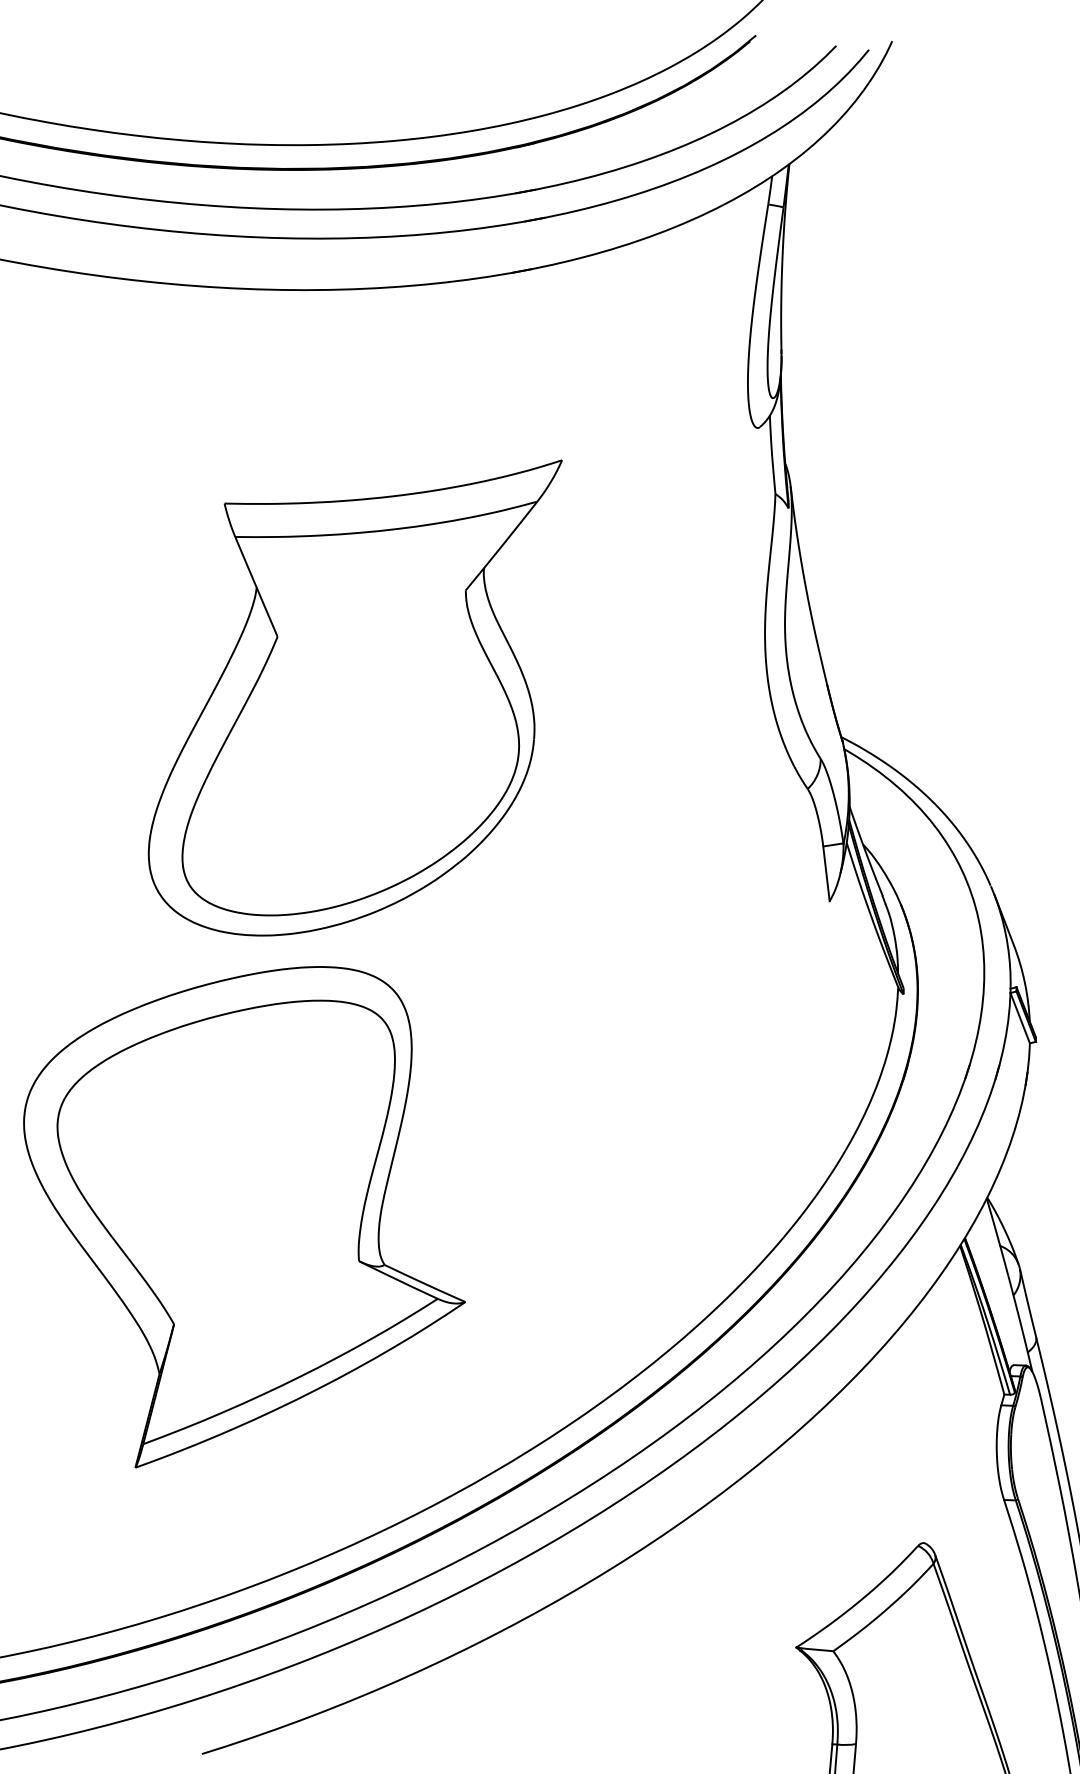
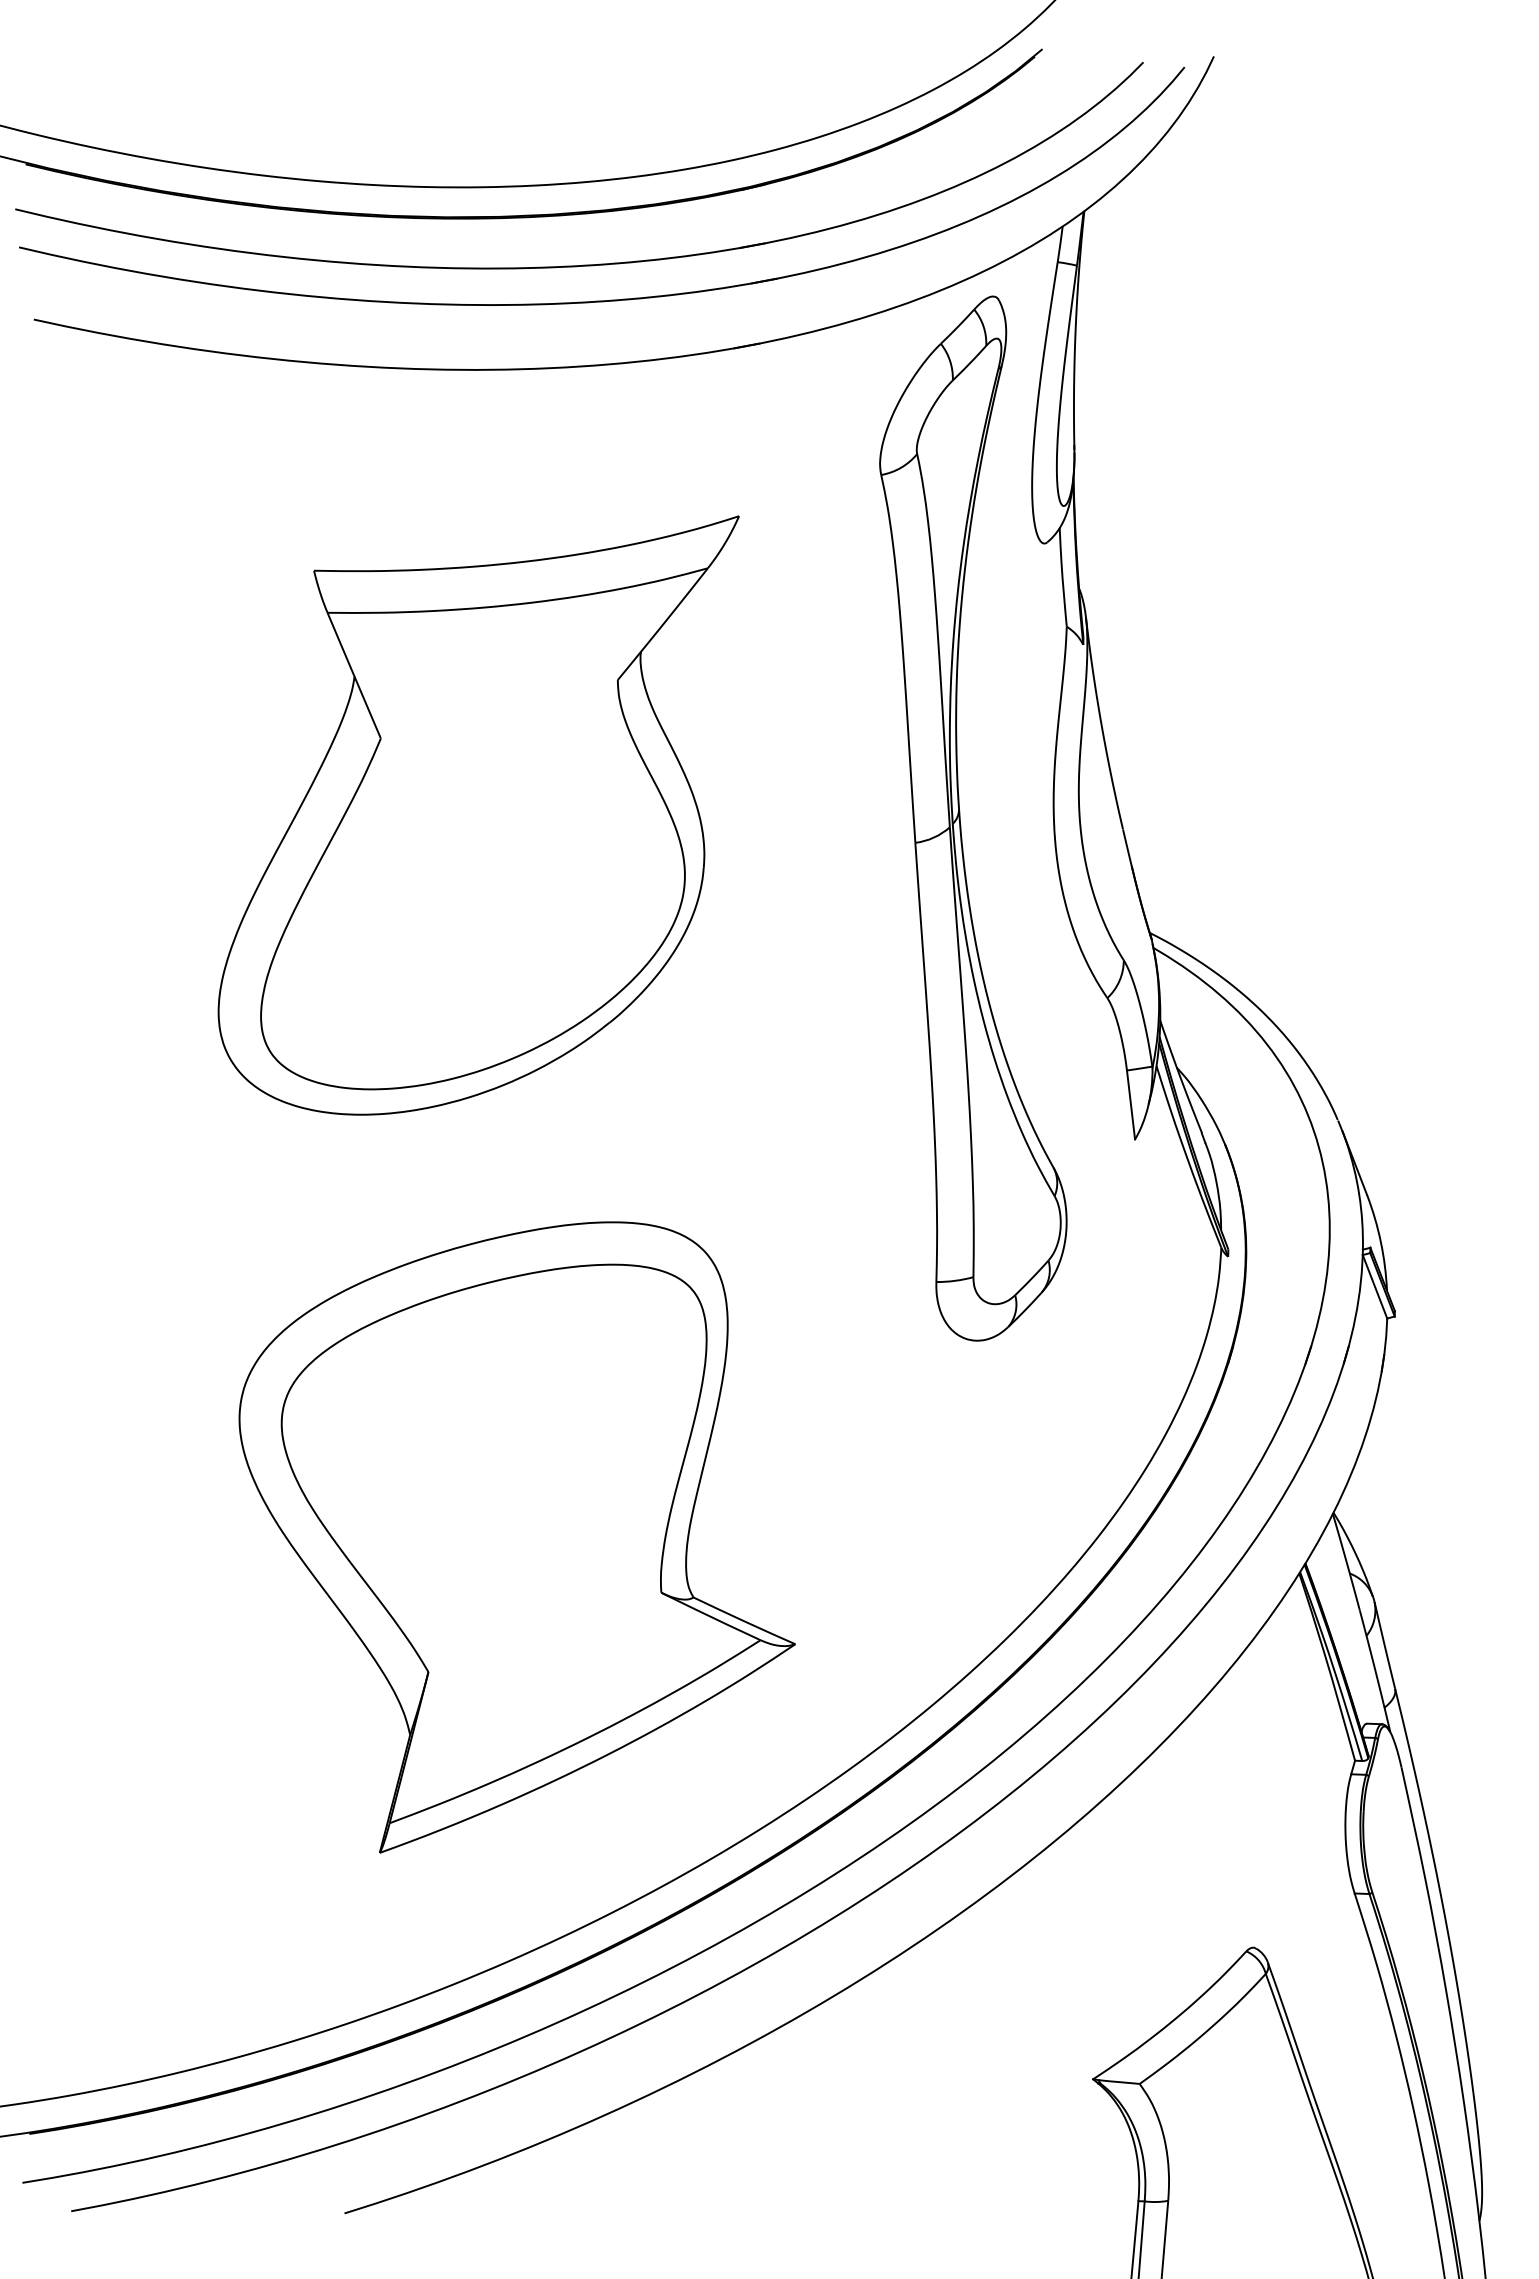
part: (691, 646) -> (960, 818), added
part: (355, 697) -> (478, 815), moved
part: (243, 1217) -> (516, 1537), moved

